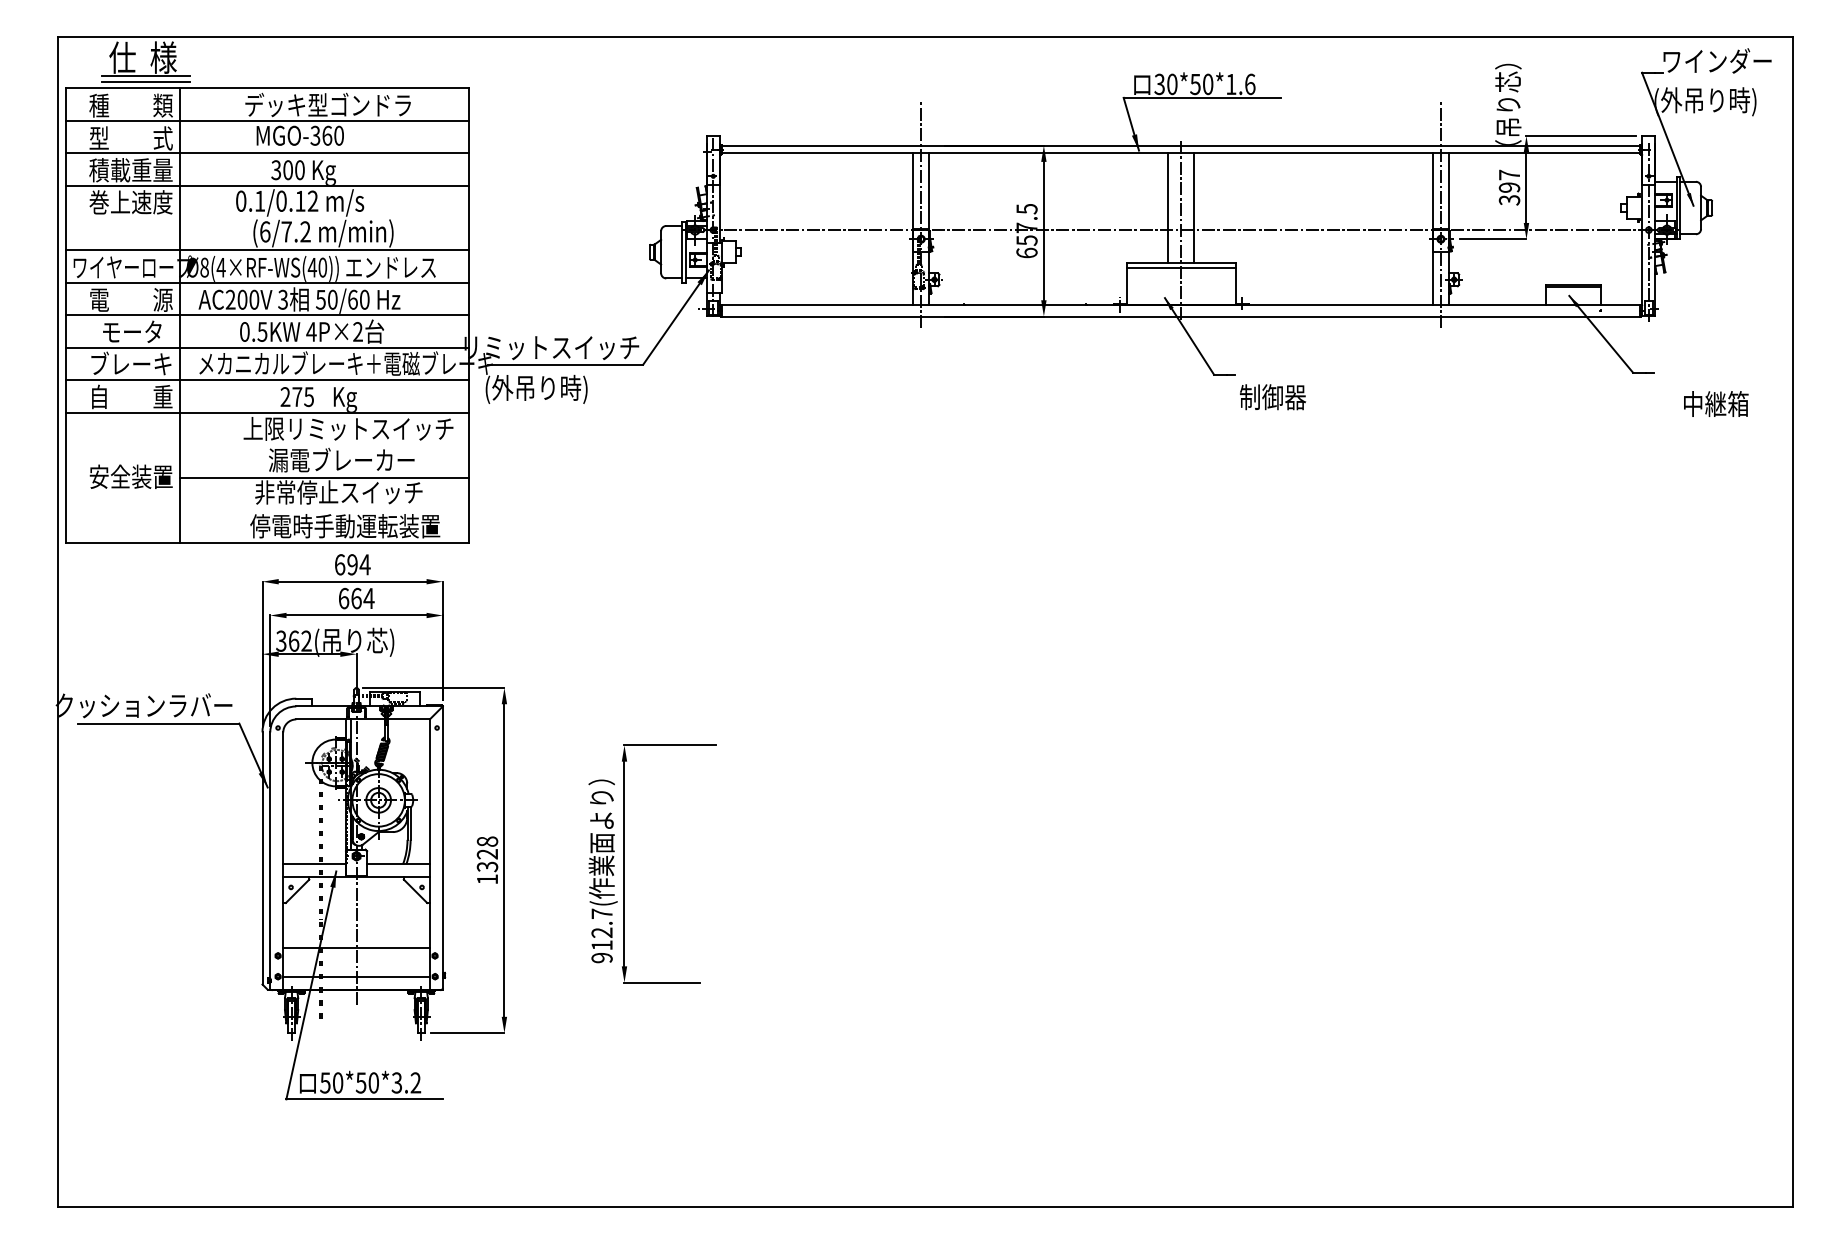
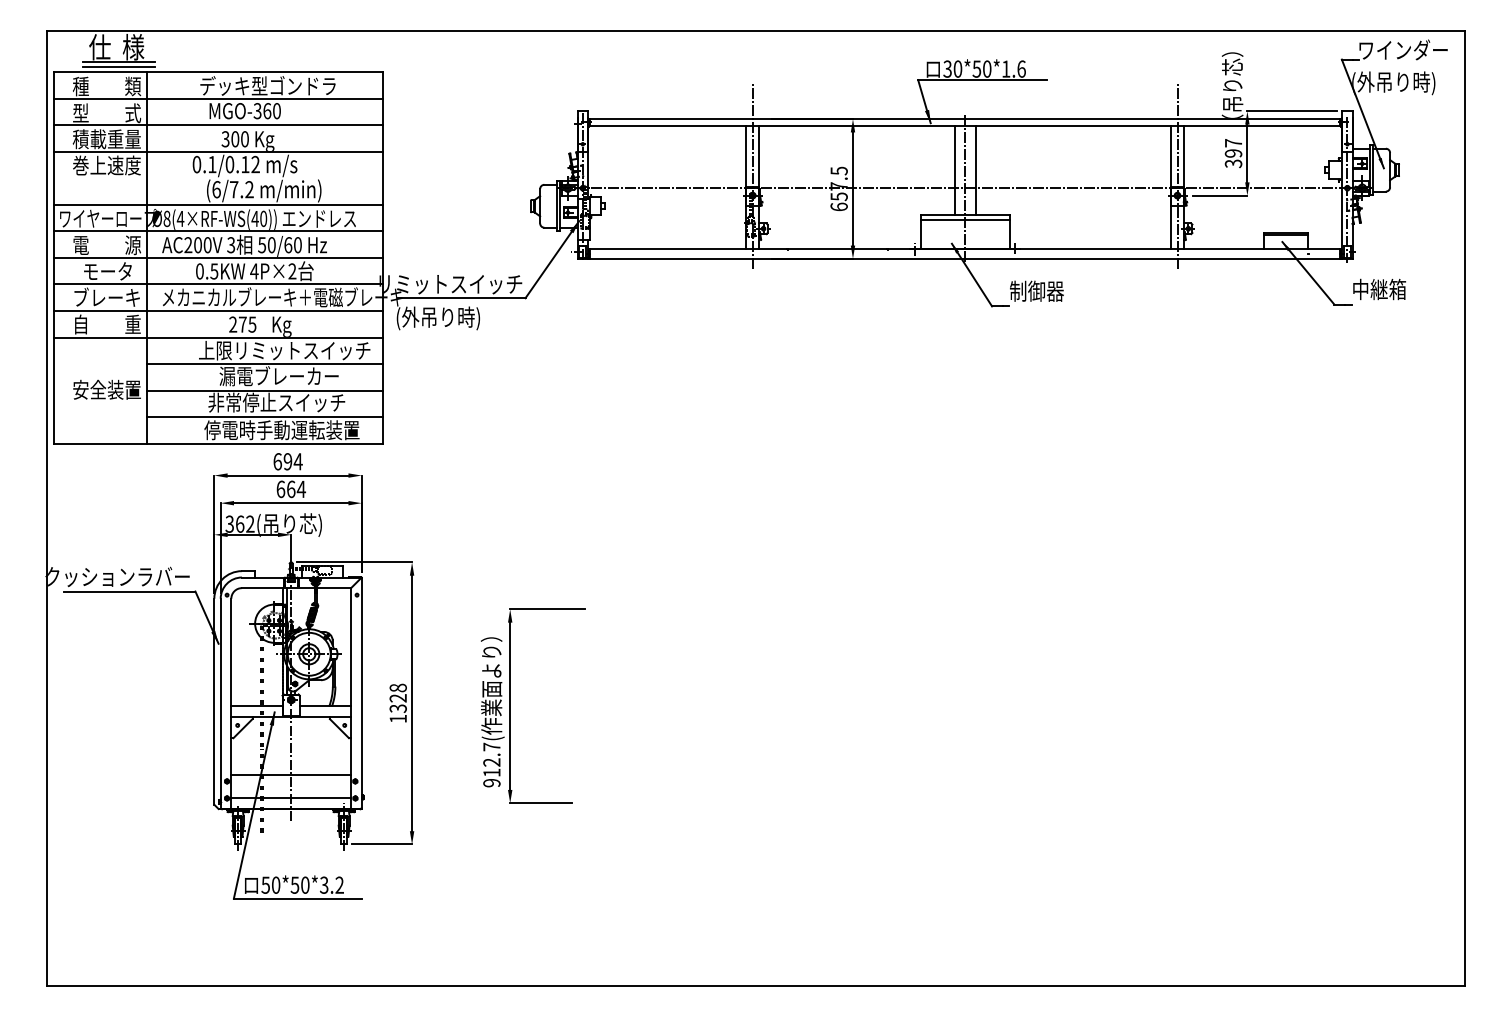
text: (1273, 397) -> (1037, 291), moved
text: (1716, 403) -> (1379, 289), moved
line: (323, 445) -> (264, 364), added
line: (323, 510) -> (264, 417), added

